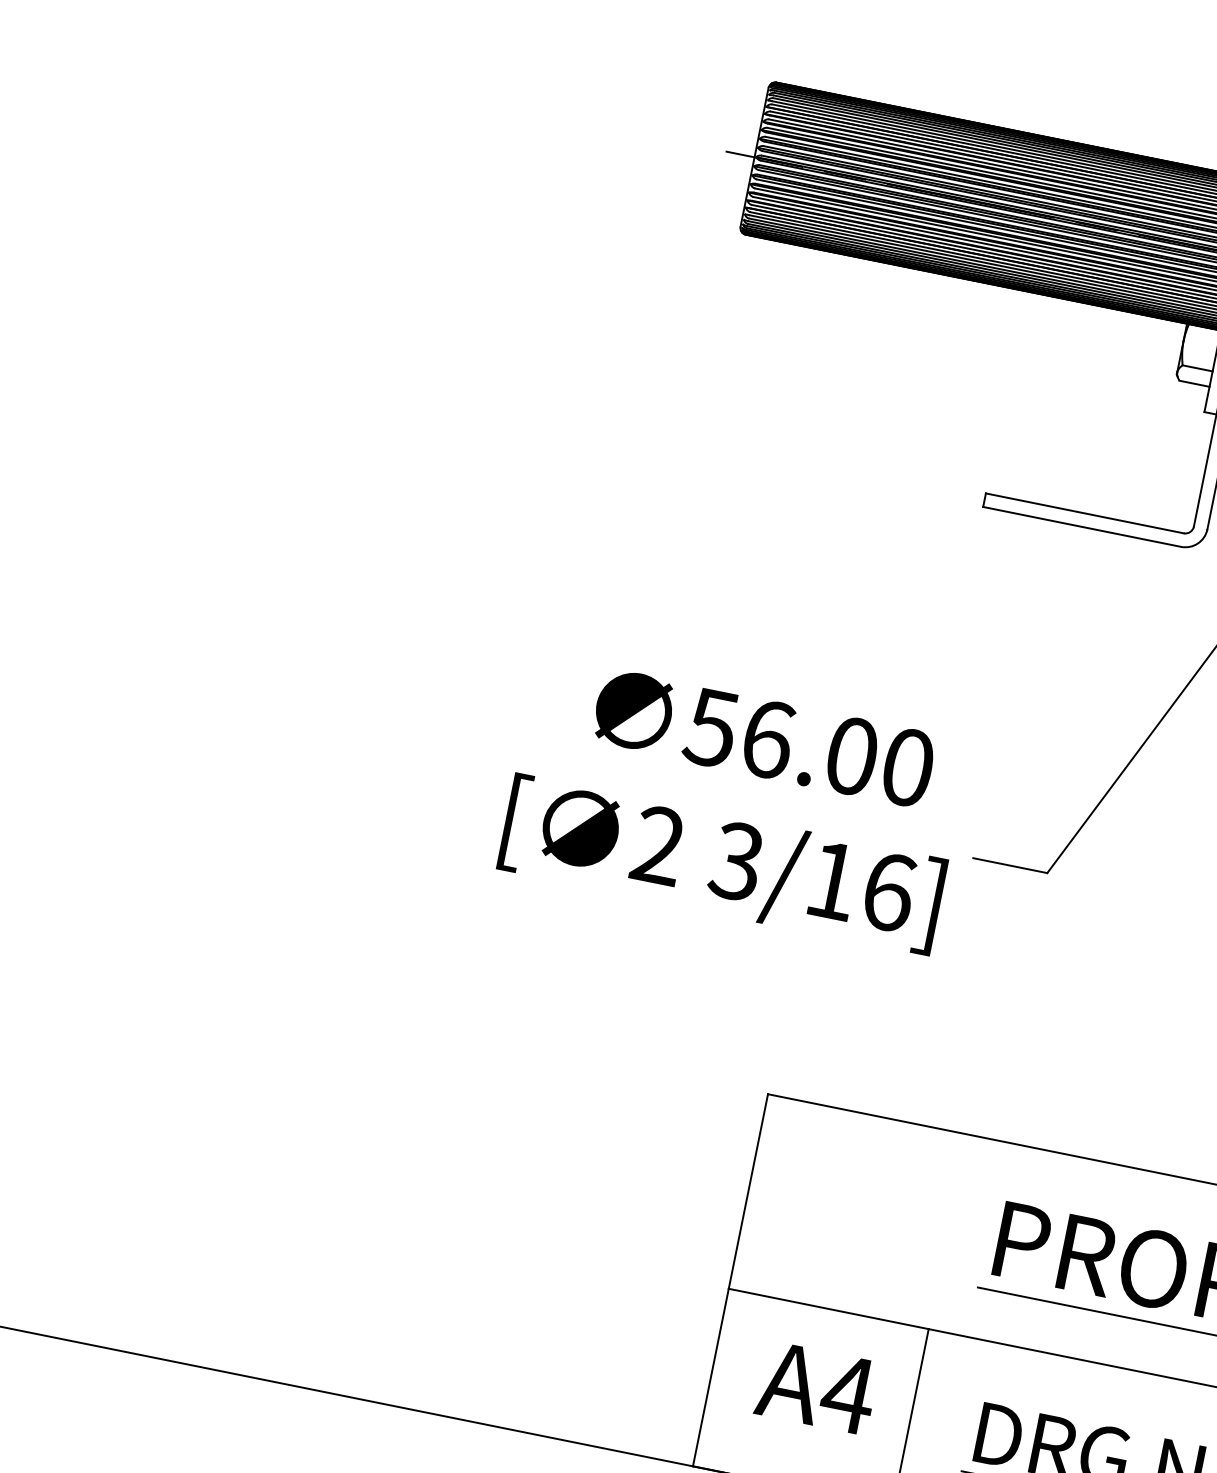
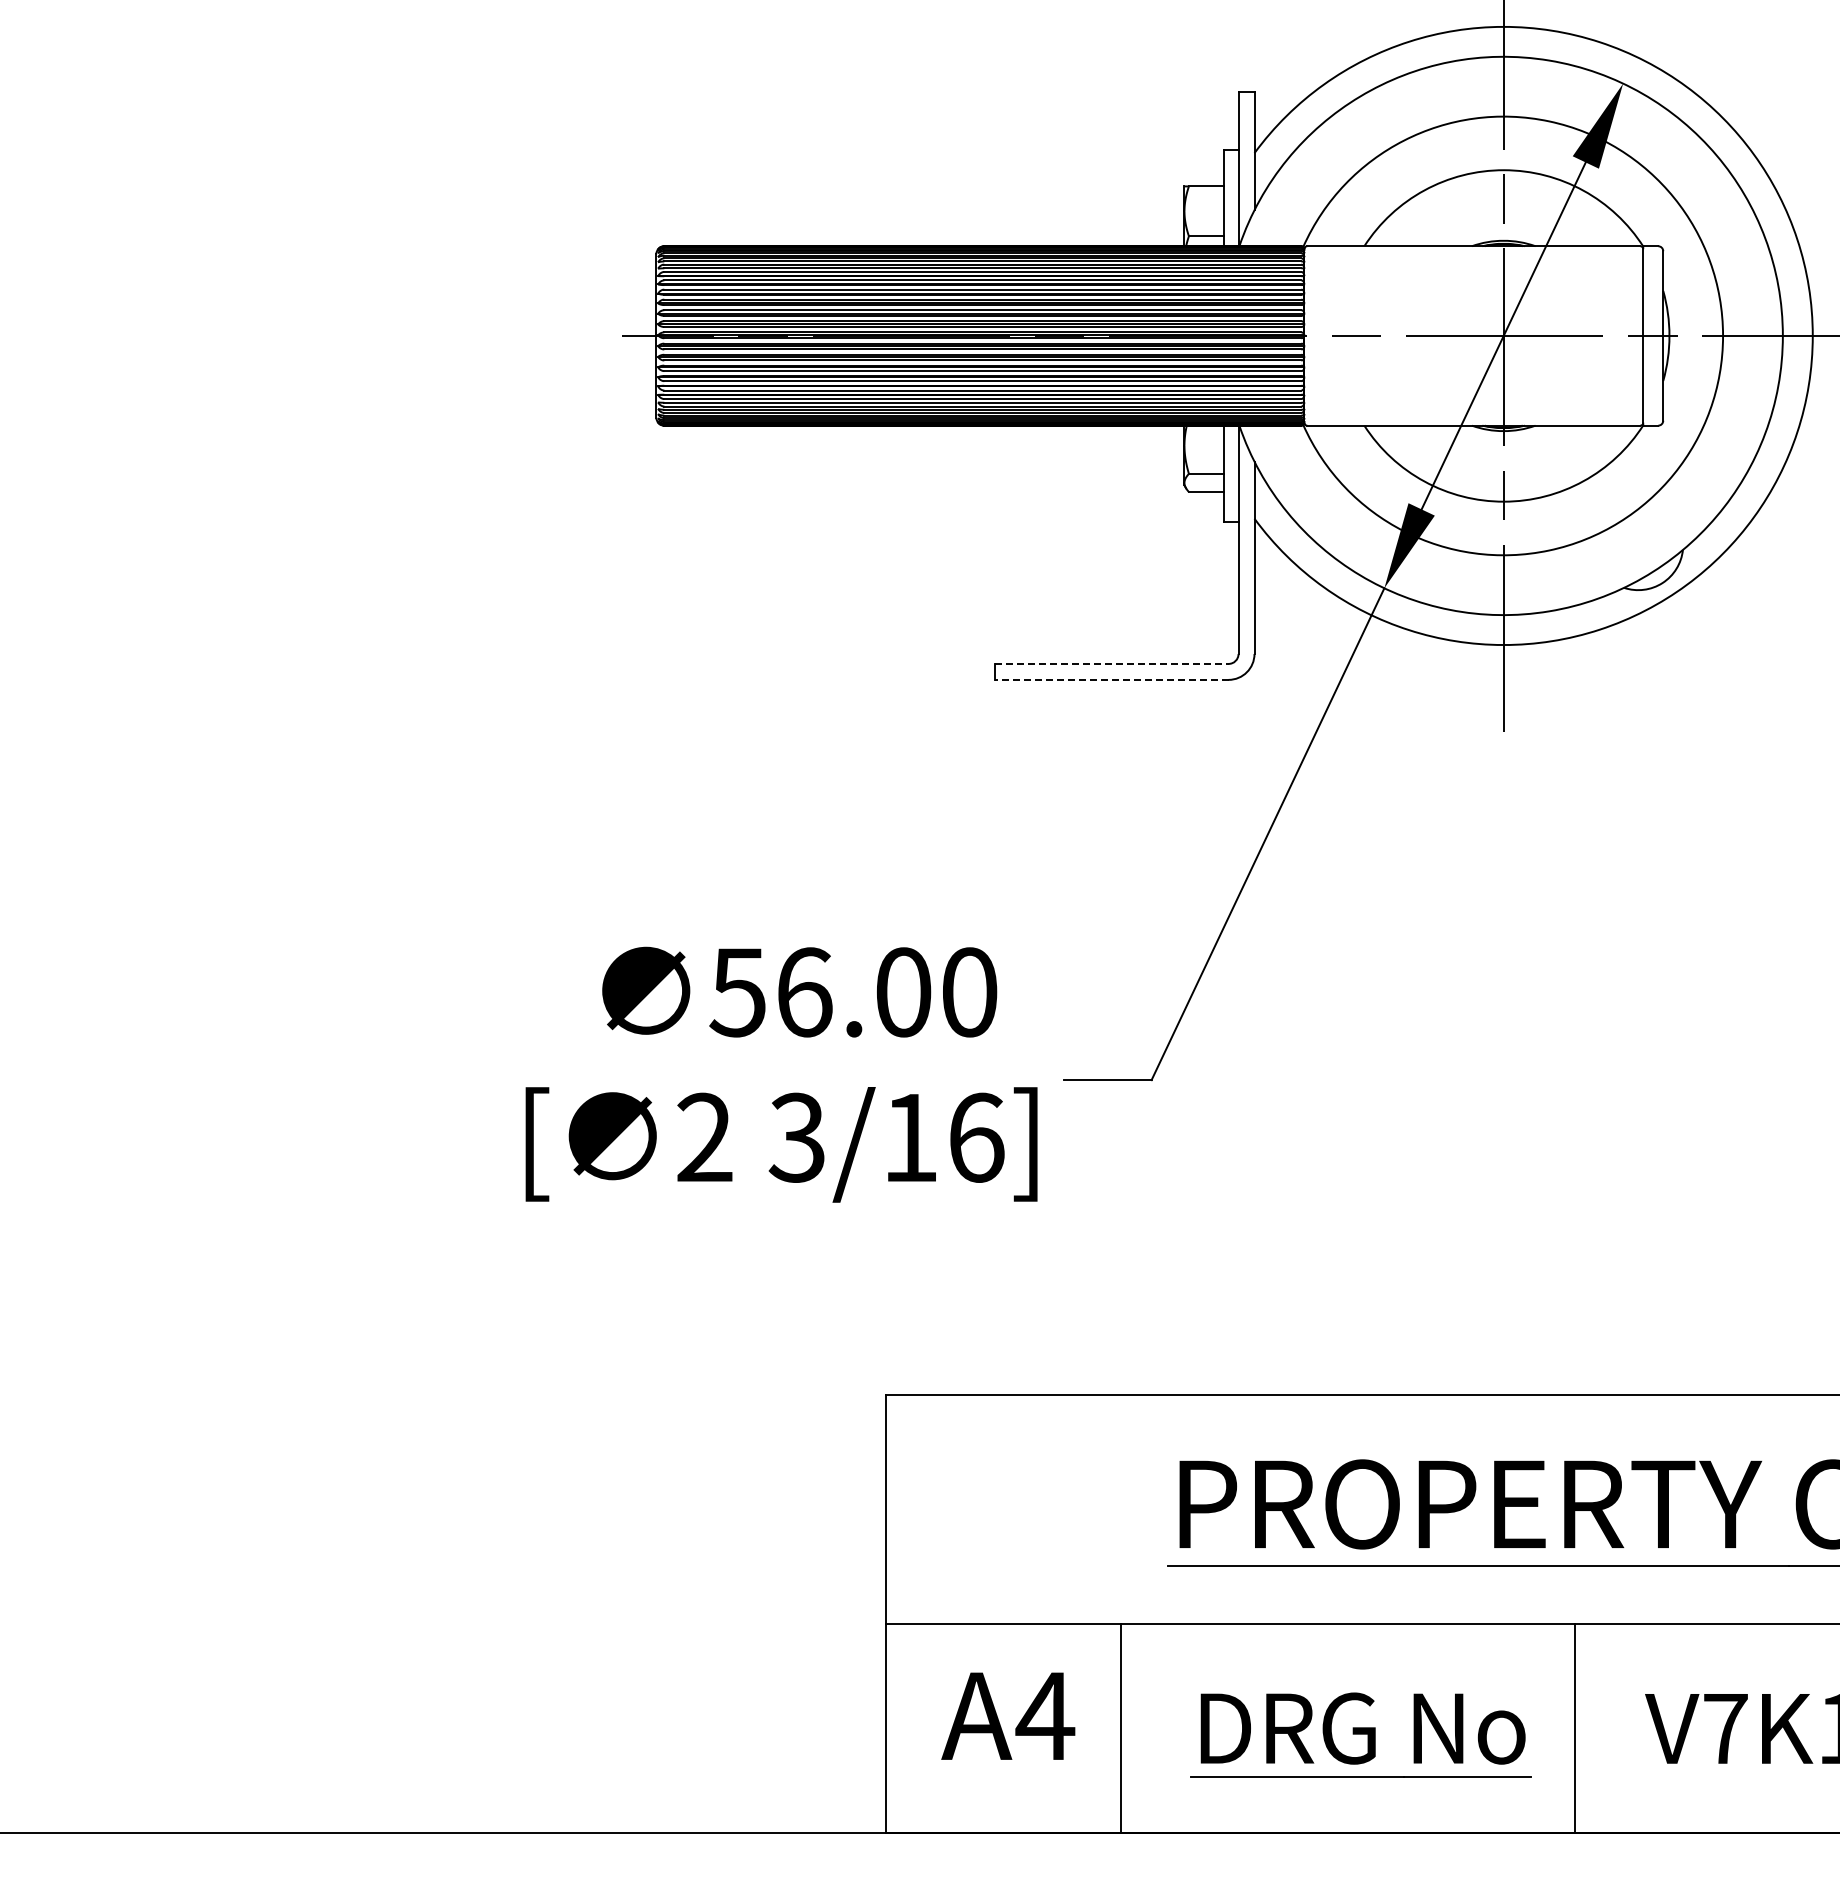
line: (1084, 512) -> (1111, 663), solid -> dashed
line: (1081, 526) -> (1111, 679), solid -> dashed

